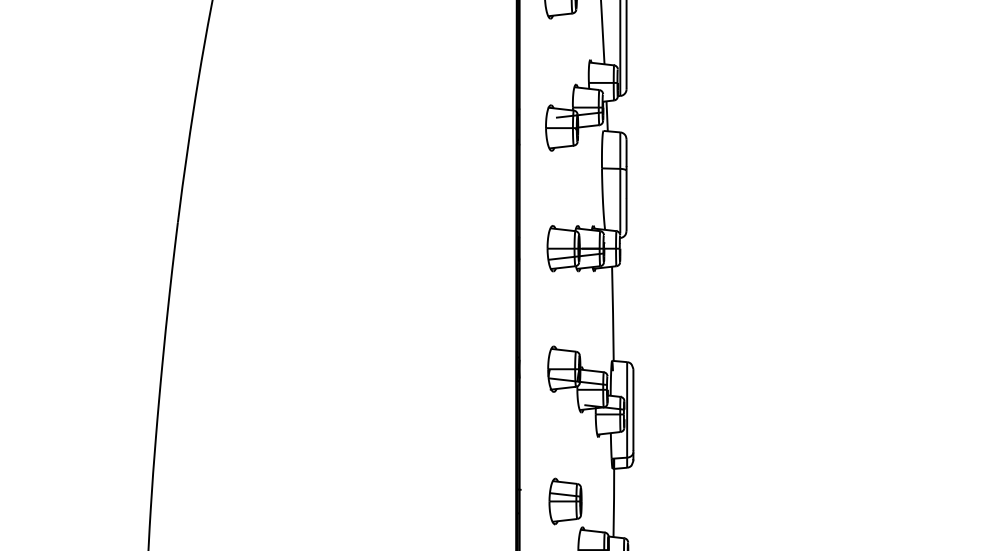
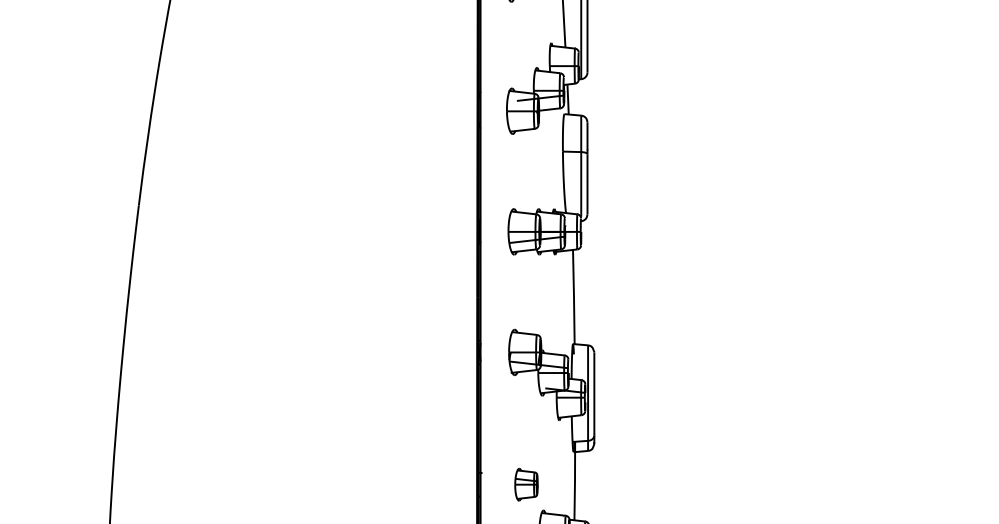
part: (565, 501) -> (526, 484), size x0.7

